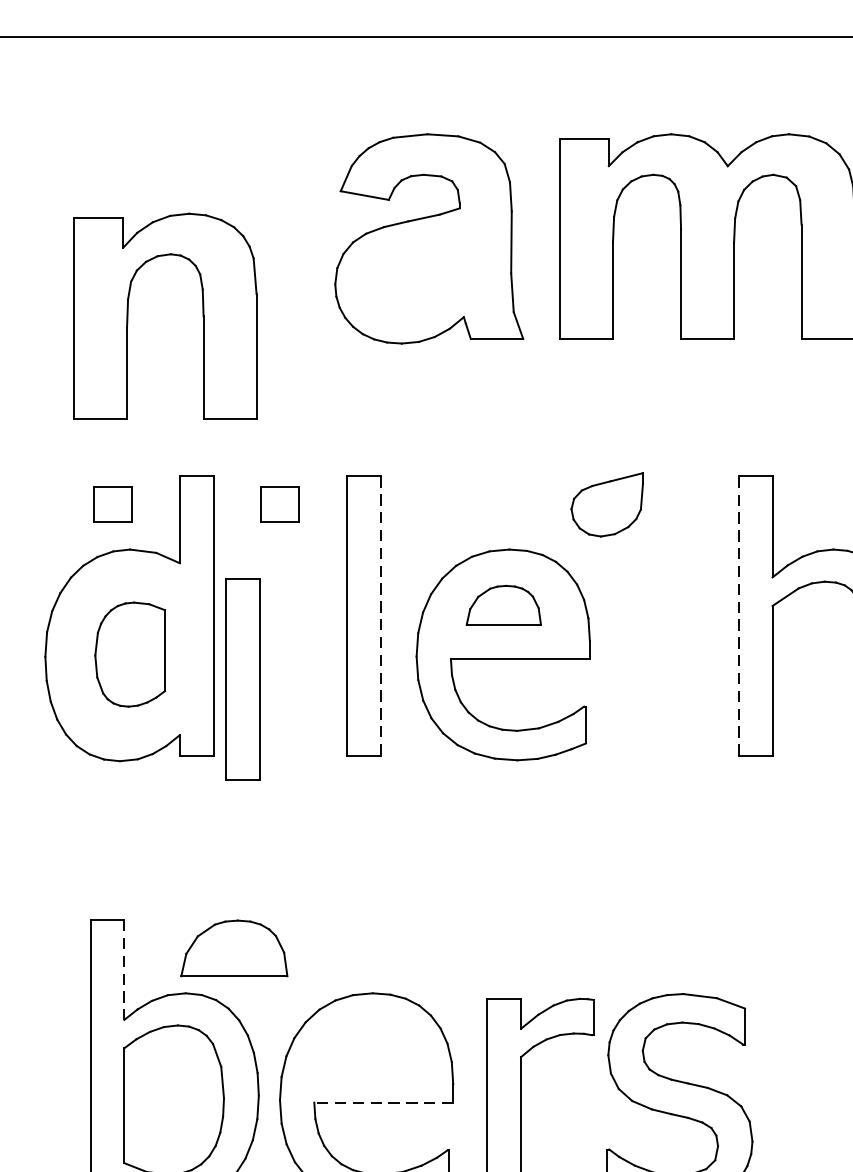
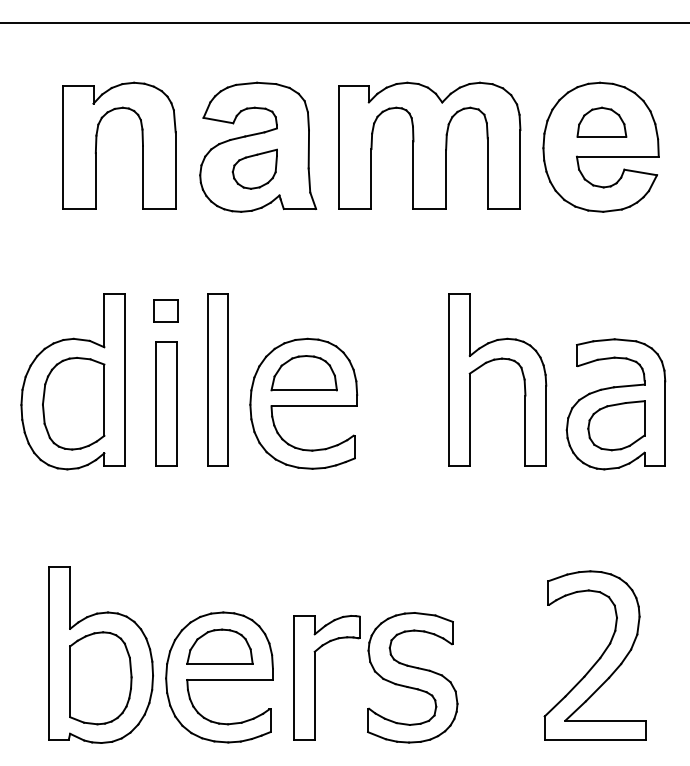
part: (129, 312) -> (97, 143), moved
part: (111, 503) -> (62, 310), removed
part: (606, 503) -> (254, 168), moved
part: (502, 605) -> (303, 373), size x1.43
line: (739, 615) -> (449, 379), dashed -> solid
line: (381, 617) -> (228, 380), dashed -> solid
part: (129, 654) -> (73, 403), size x1.43
part: (243, 678) -> (166, 403), moved
part: (233, 947) -> (219, 646), moved
line: (124, 970) -> (70, 598), dashed -> solid
line: (384, 1101) -> (230, 679), dashed -> solid

